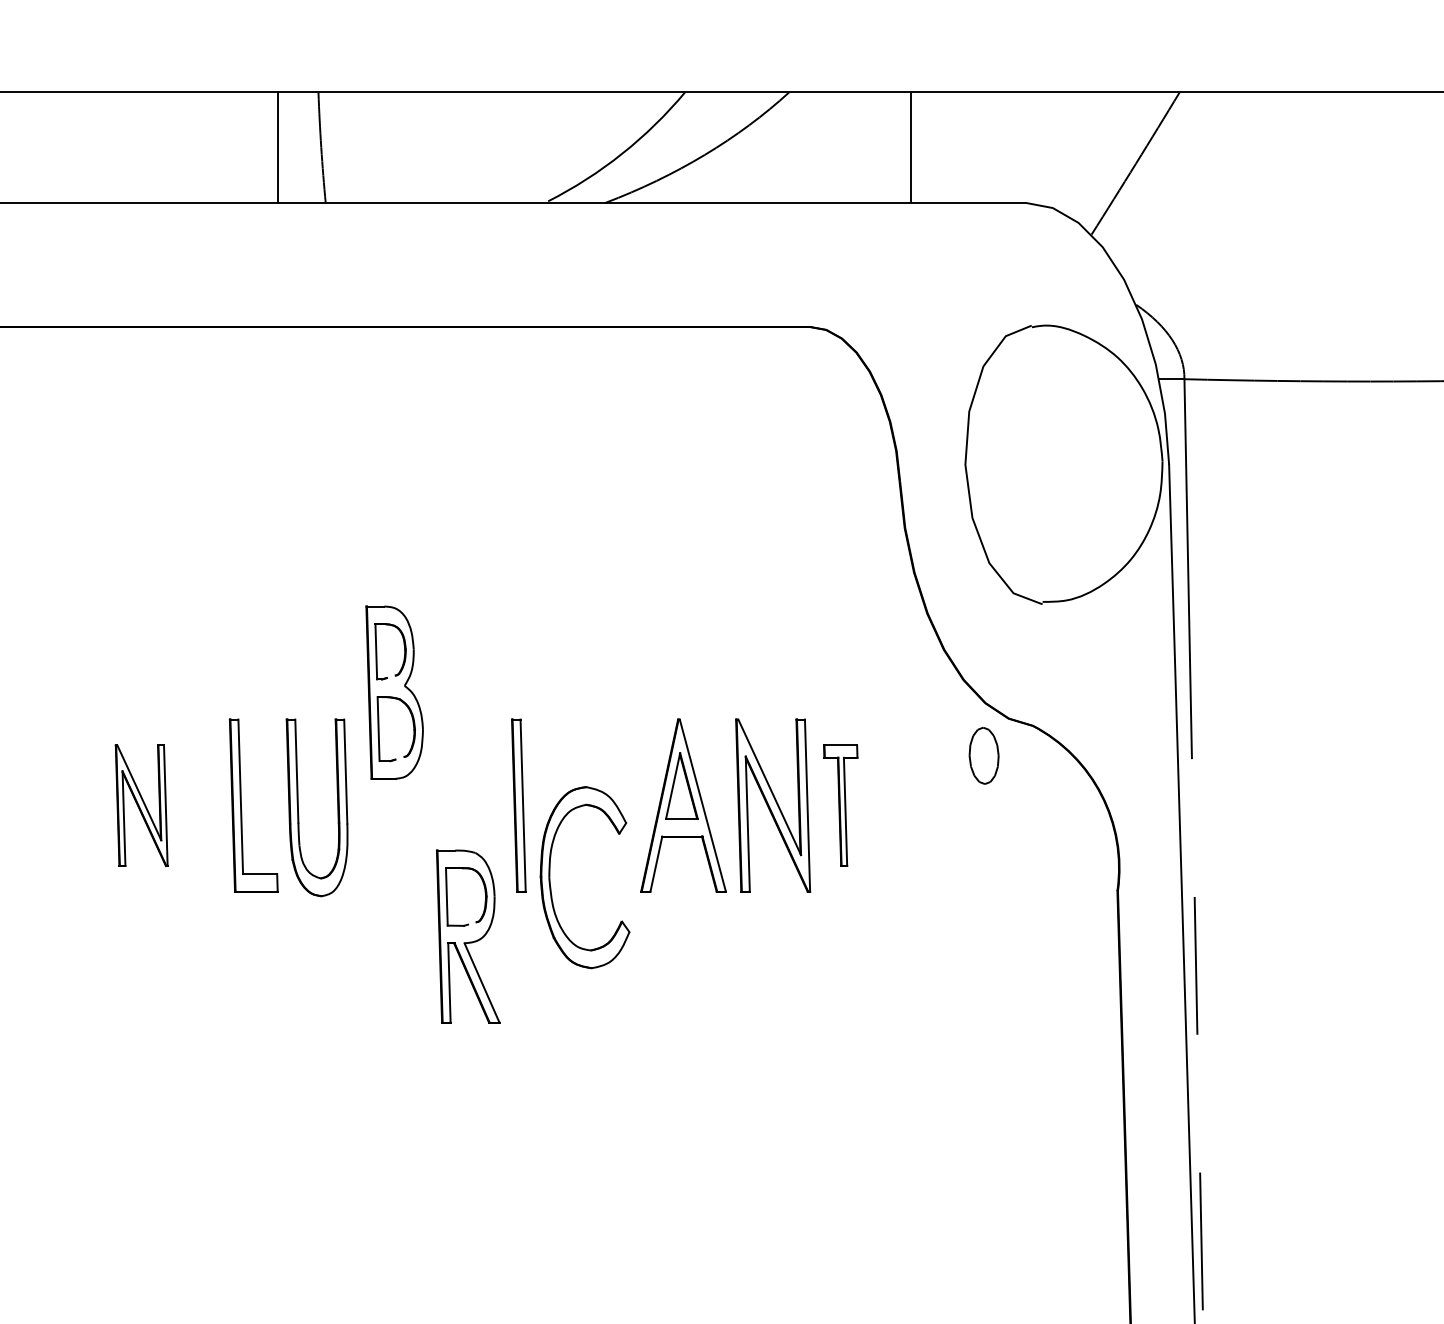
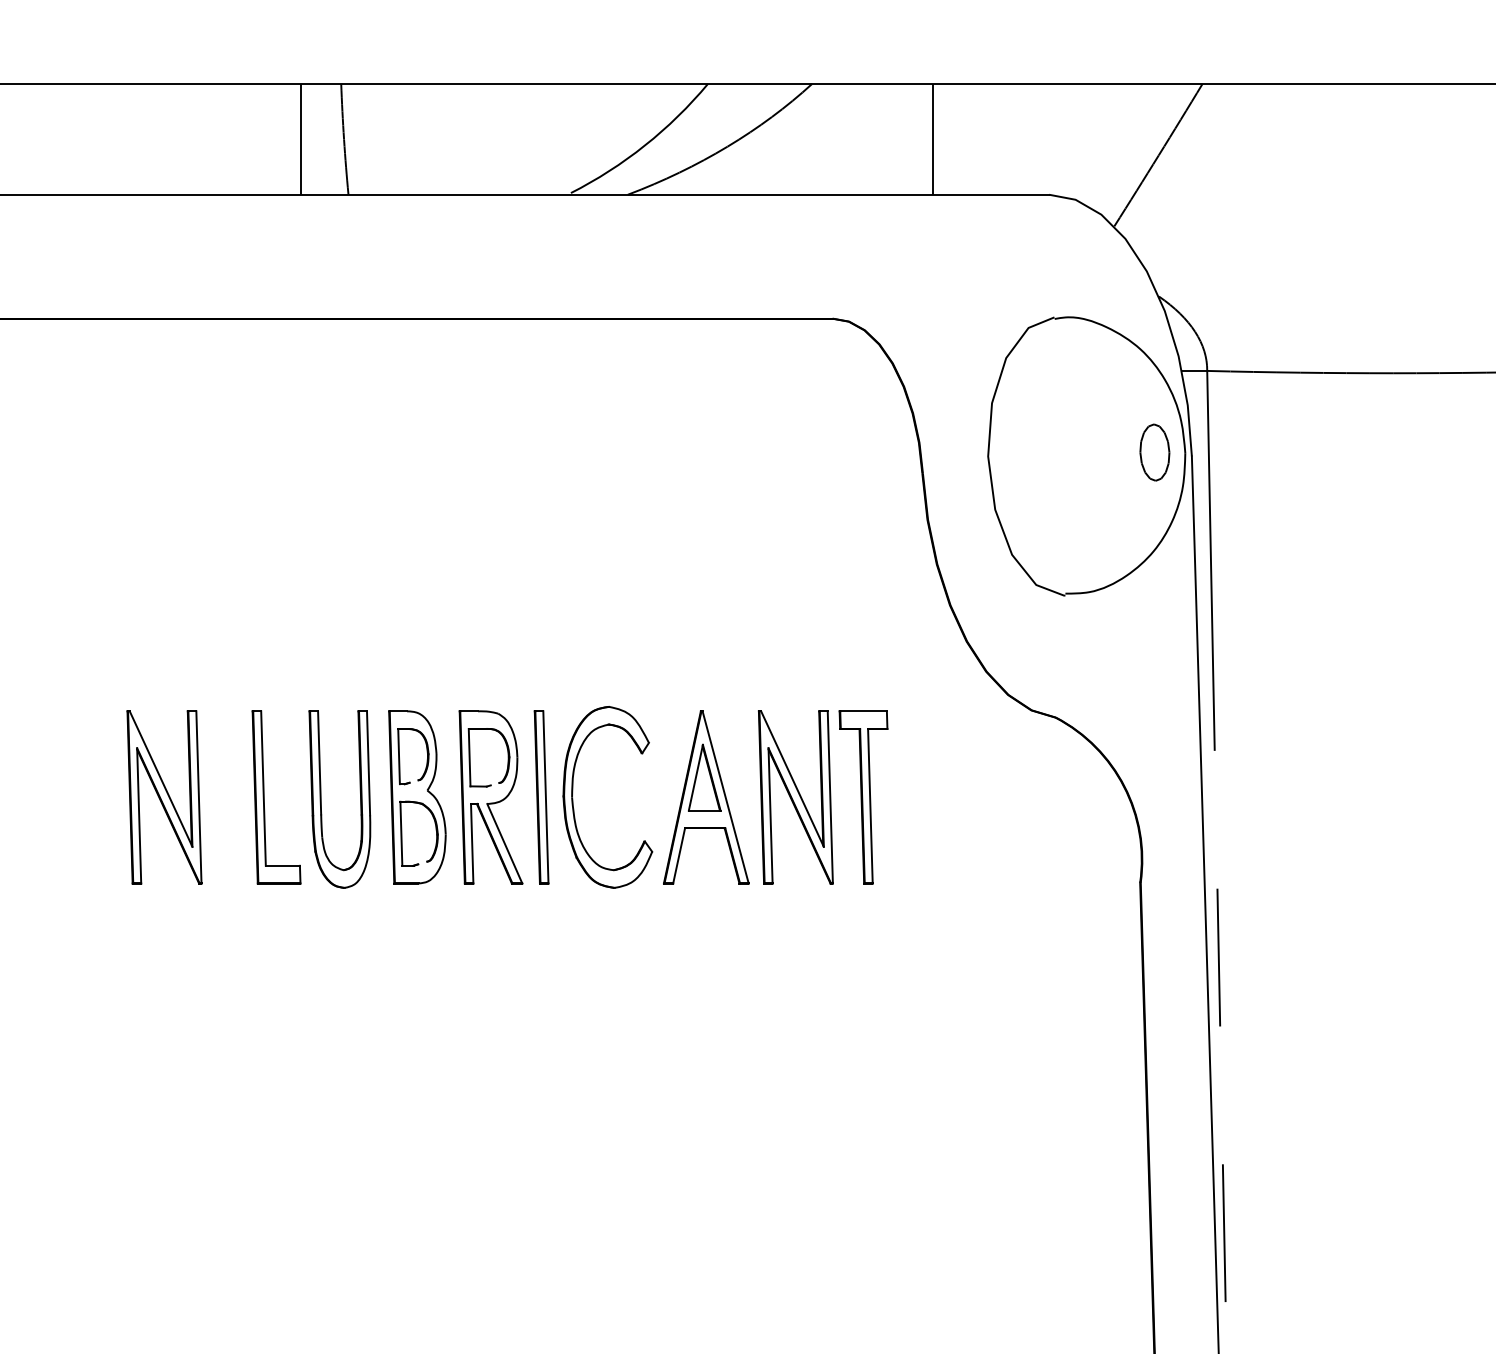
part: (394, 692) -> (417, 797), moved
part: (983, 755) -> (1154, 452), moved
part: (141, 805) -> (164, 797), size x1.43
part: (840, 805) -> (863, 797), size x1.43
part: (550, 878) -> (573, 798), moved
part: (467, 936) -> (490, 797), moved

